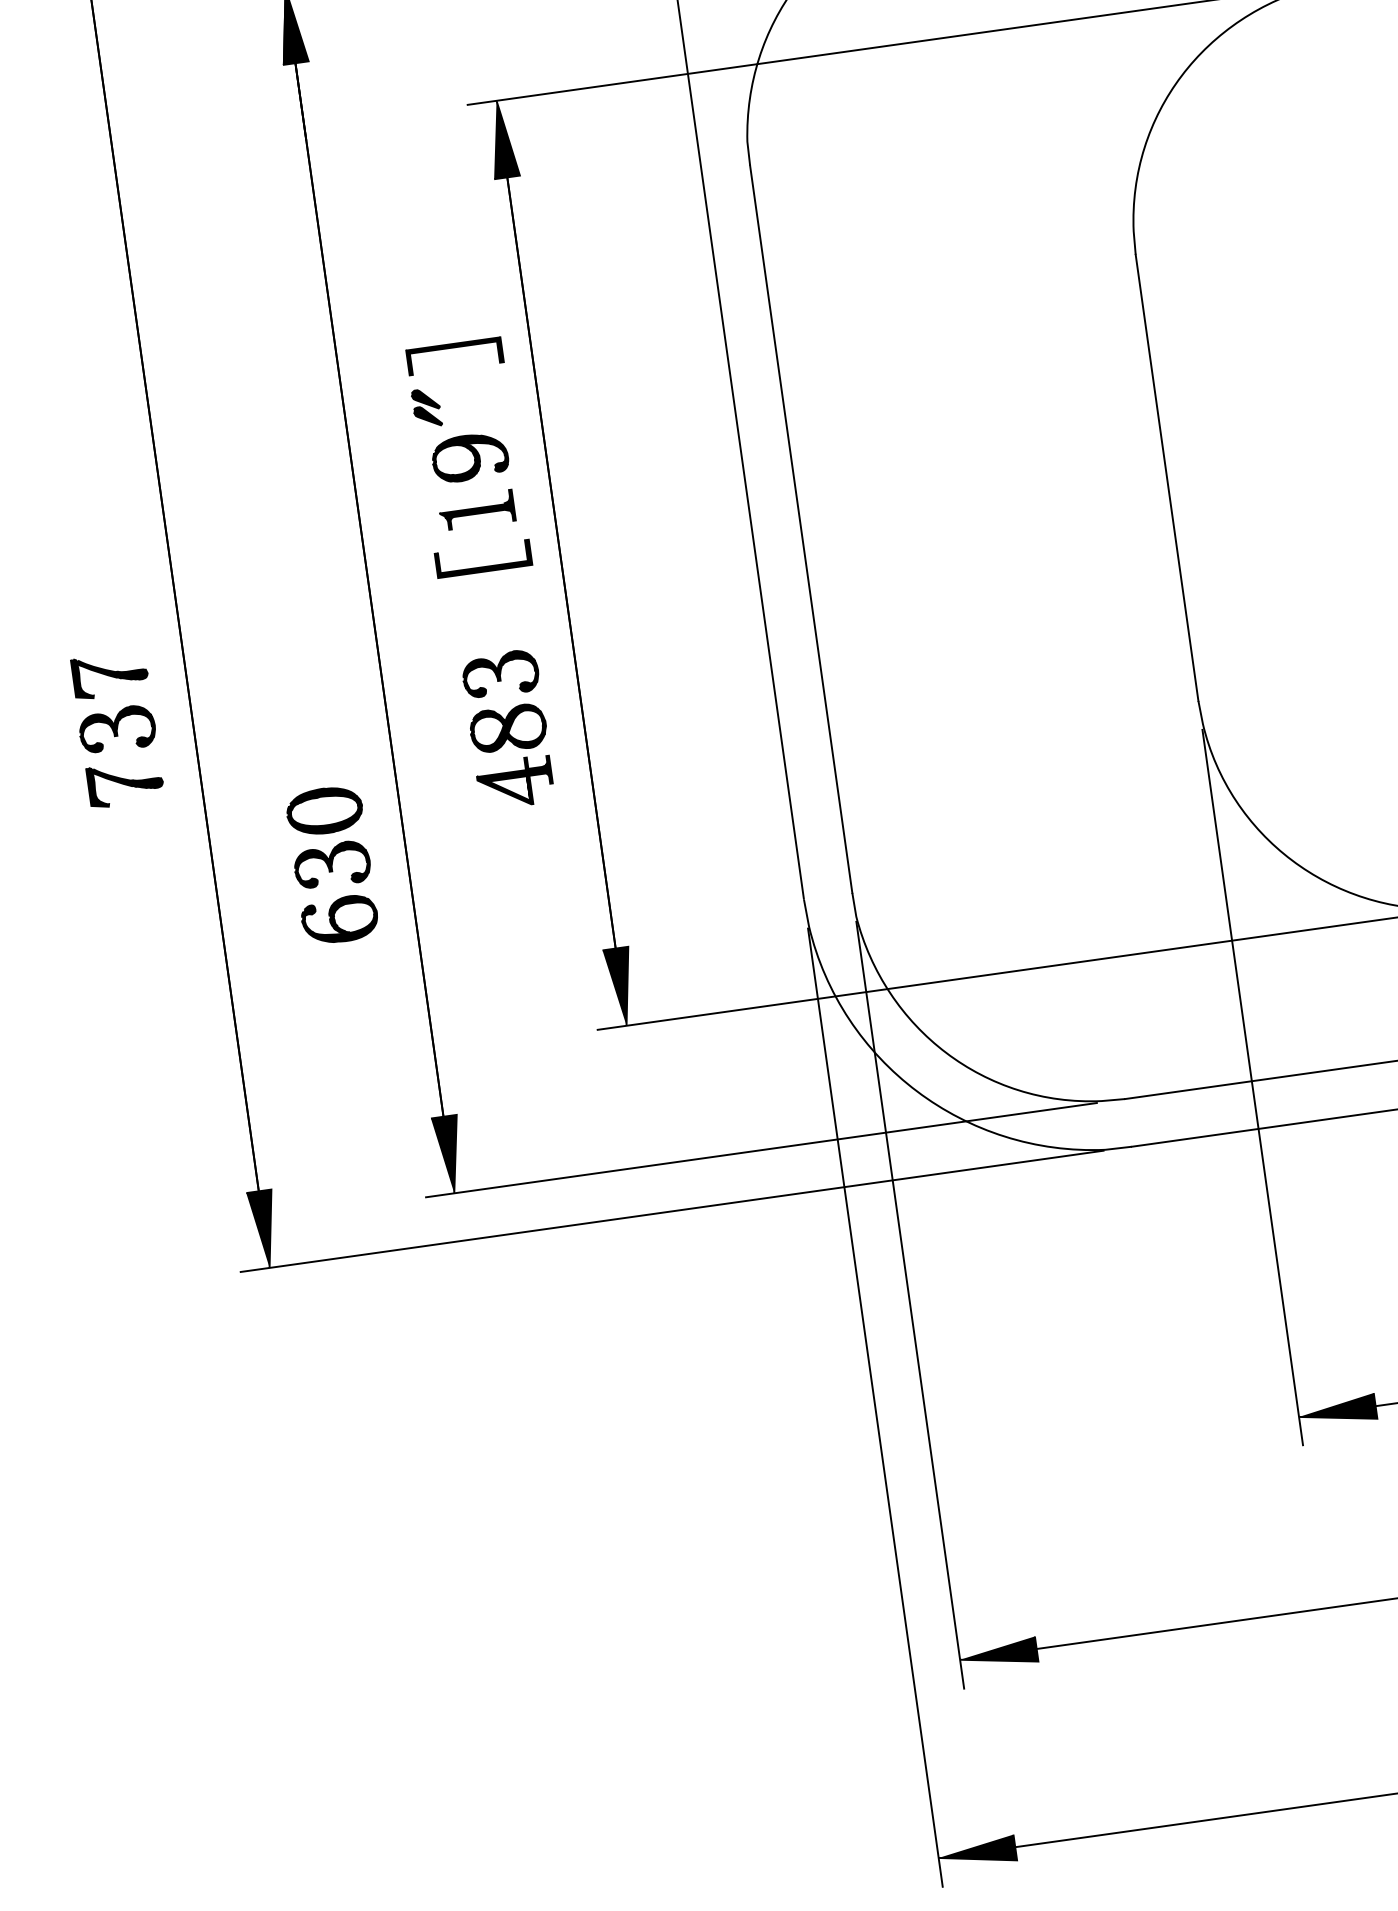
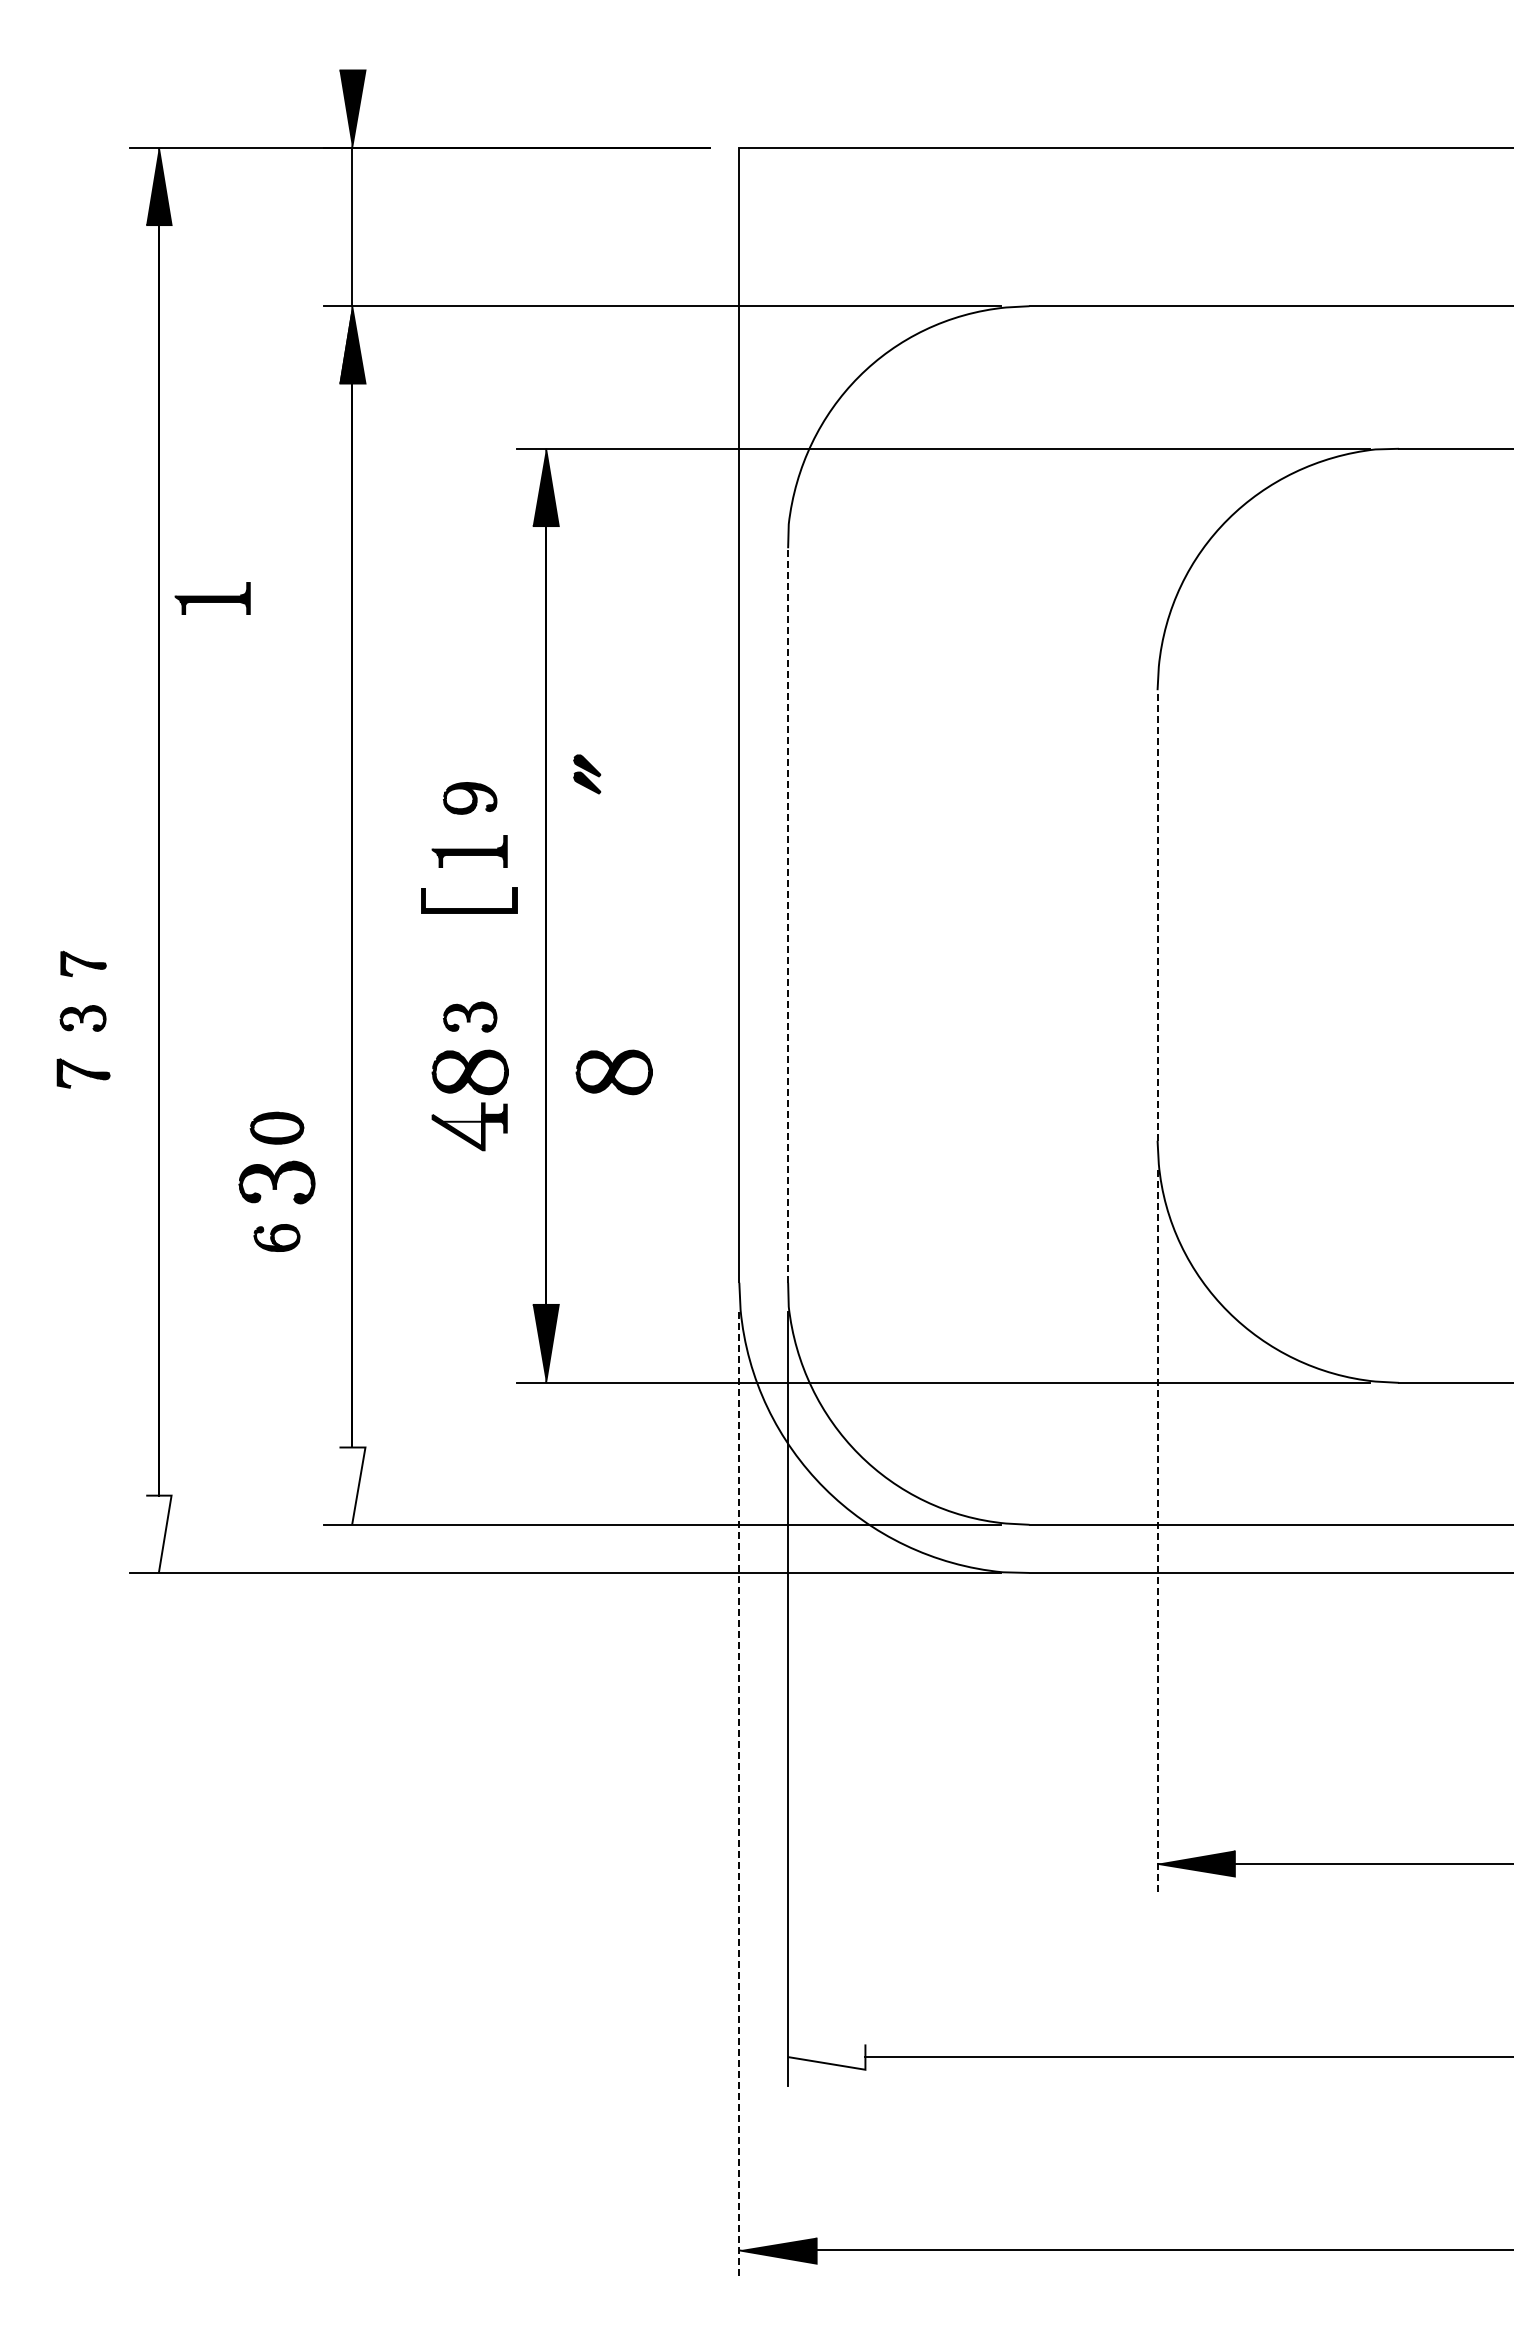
part: (187, 295) -> (212, 598), added
part: (453, 347) -> (469, 687), removed
part: (427, 408) -> (587, 774), moved
part: (469, 457) -> (469, 798), size x0.7
line: (1166, 477) -> (1157, 915), solid -> dashed
line: (801, 529) -> (788, 915), solid -> dashed
part: (499, 673) -> (469, 1016), size x0.7
part: (110, 674) -> (83, 963), size x0.6
part: (650, 709) -> (613, 1072), added
part: (116, 729) -> (82, 1018), size x0.6
part: (125, 783) -> (83, 1073), size x0.7
fill: (503, 788) -> (457, 1130), removed
part: (324, 811) -> (276, 1128), size x0.7
part: (339, 919) -> (276, 1237), size x0.6
line: (1252, 1087) -> (1157, 1531), solid -> dashed
fill: (449, 1154) -> (352, 1485), removed
fill: (263, 1228) -> (158, 1533), removed
line: (875, 1407) -> (739, 1795), solid -> dashed
fill: (998, 1653) -> (826, 2056), removed

